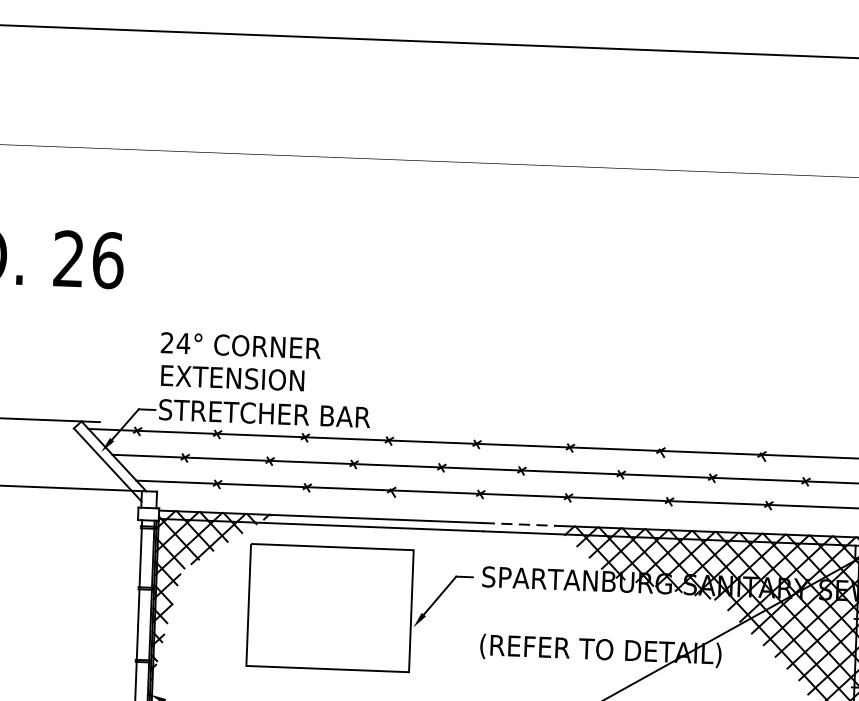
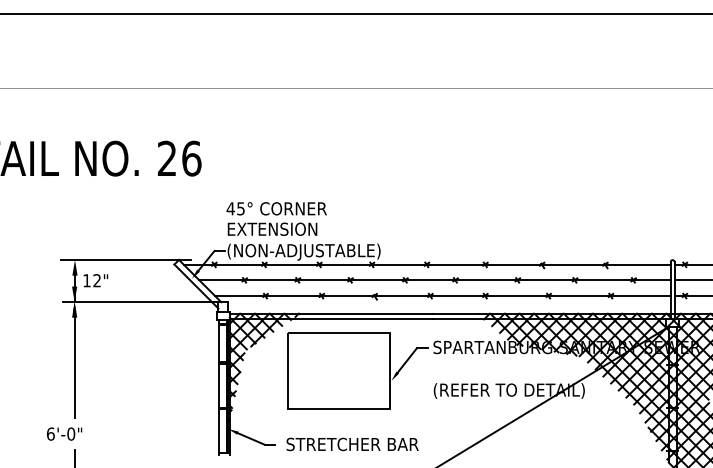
text: (174, 342) -> (235, 208), 24° -> 45°
text: (280, 415) -> (303, 251), STRETCHER BAR -> (NON-ADJUSTABLE)
line: (519, 523) -> (455, 313), dashed -> solid

